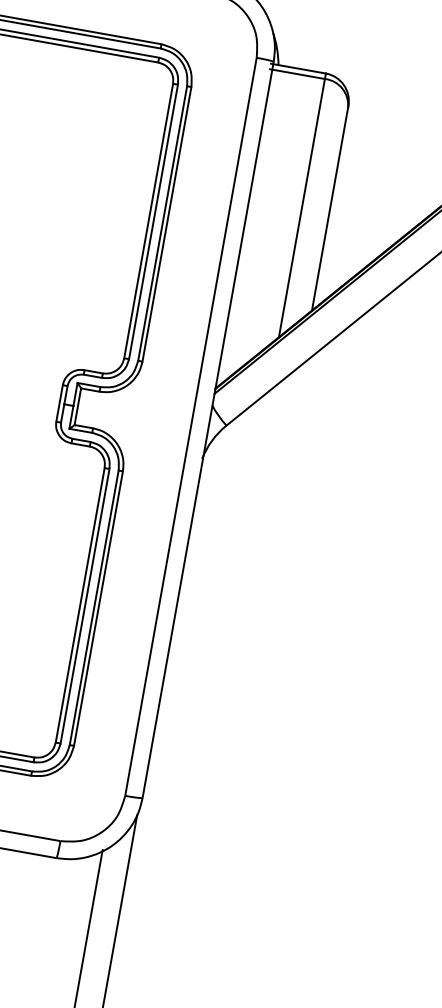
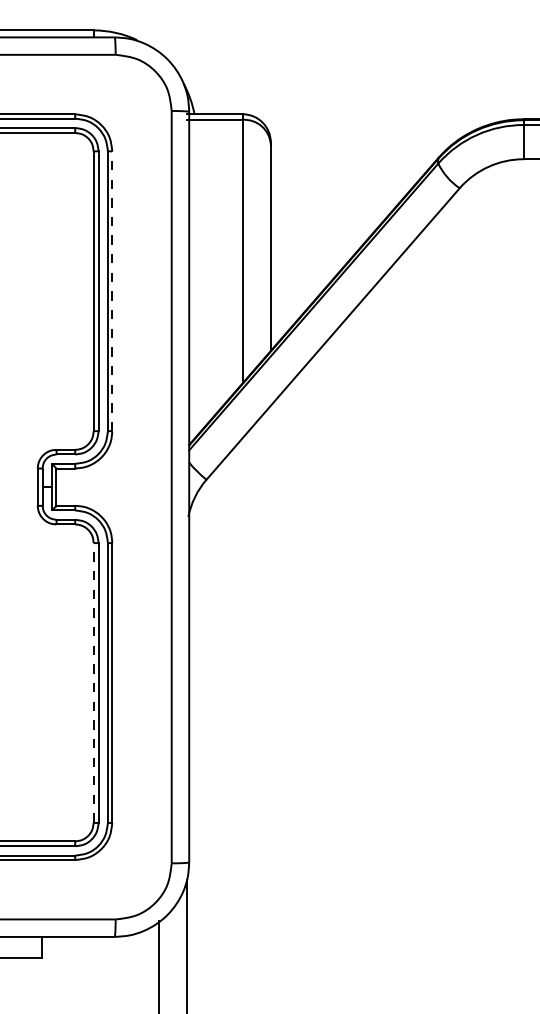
line: (167, 224) -> (112, 291), solid -> dashed
line: (80, 604) -> (93, 682), solid -> dashed

